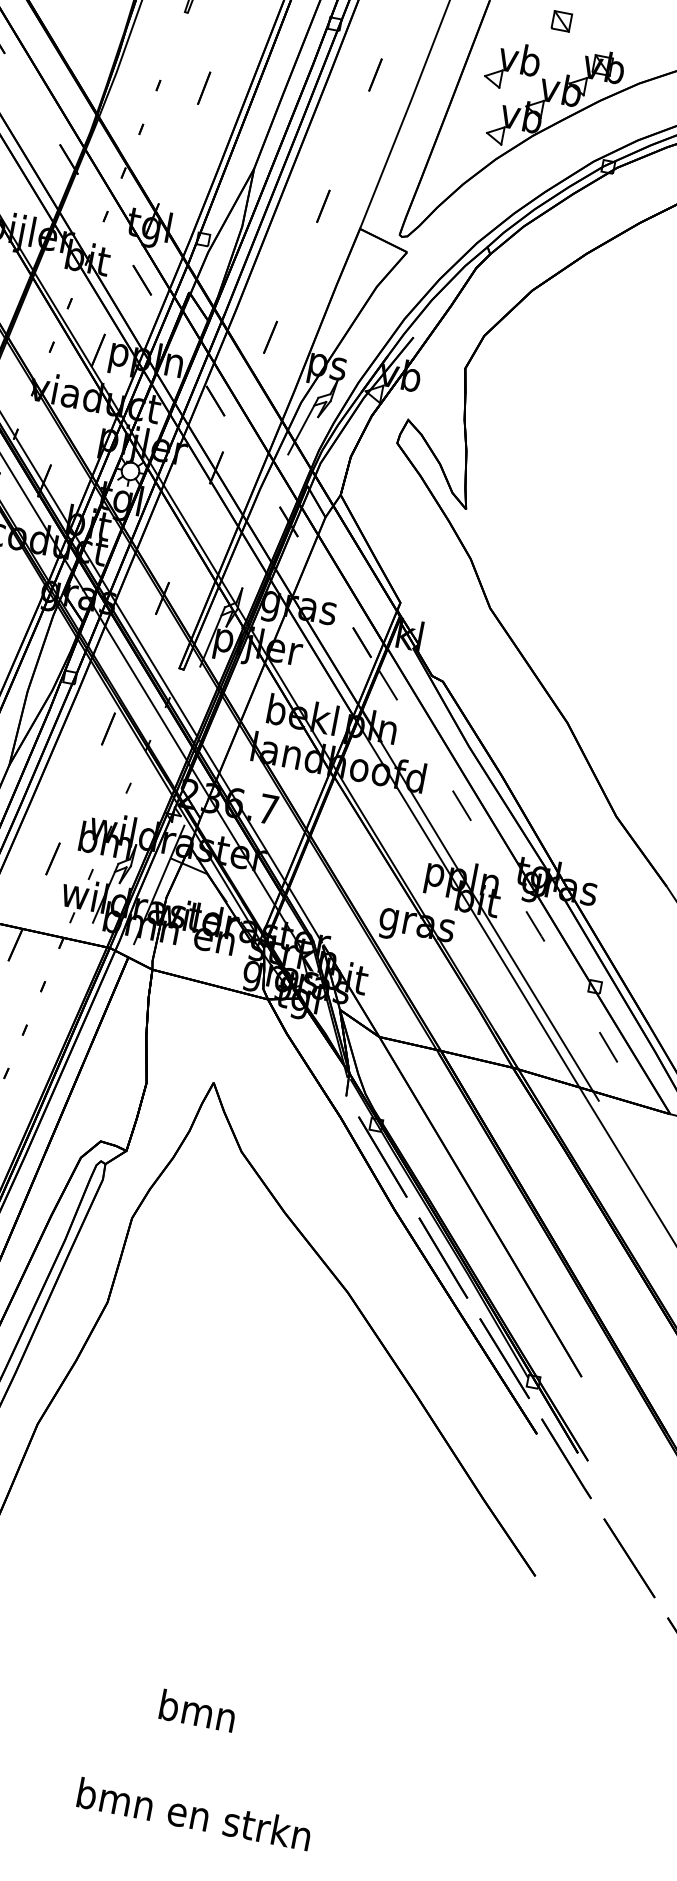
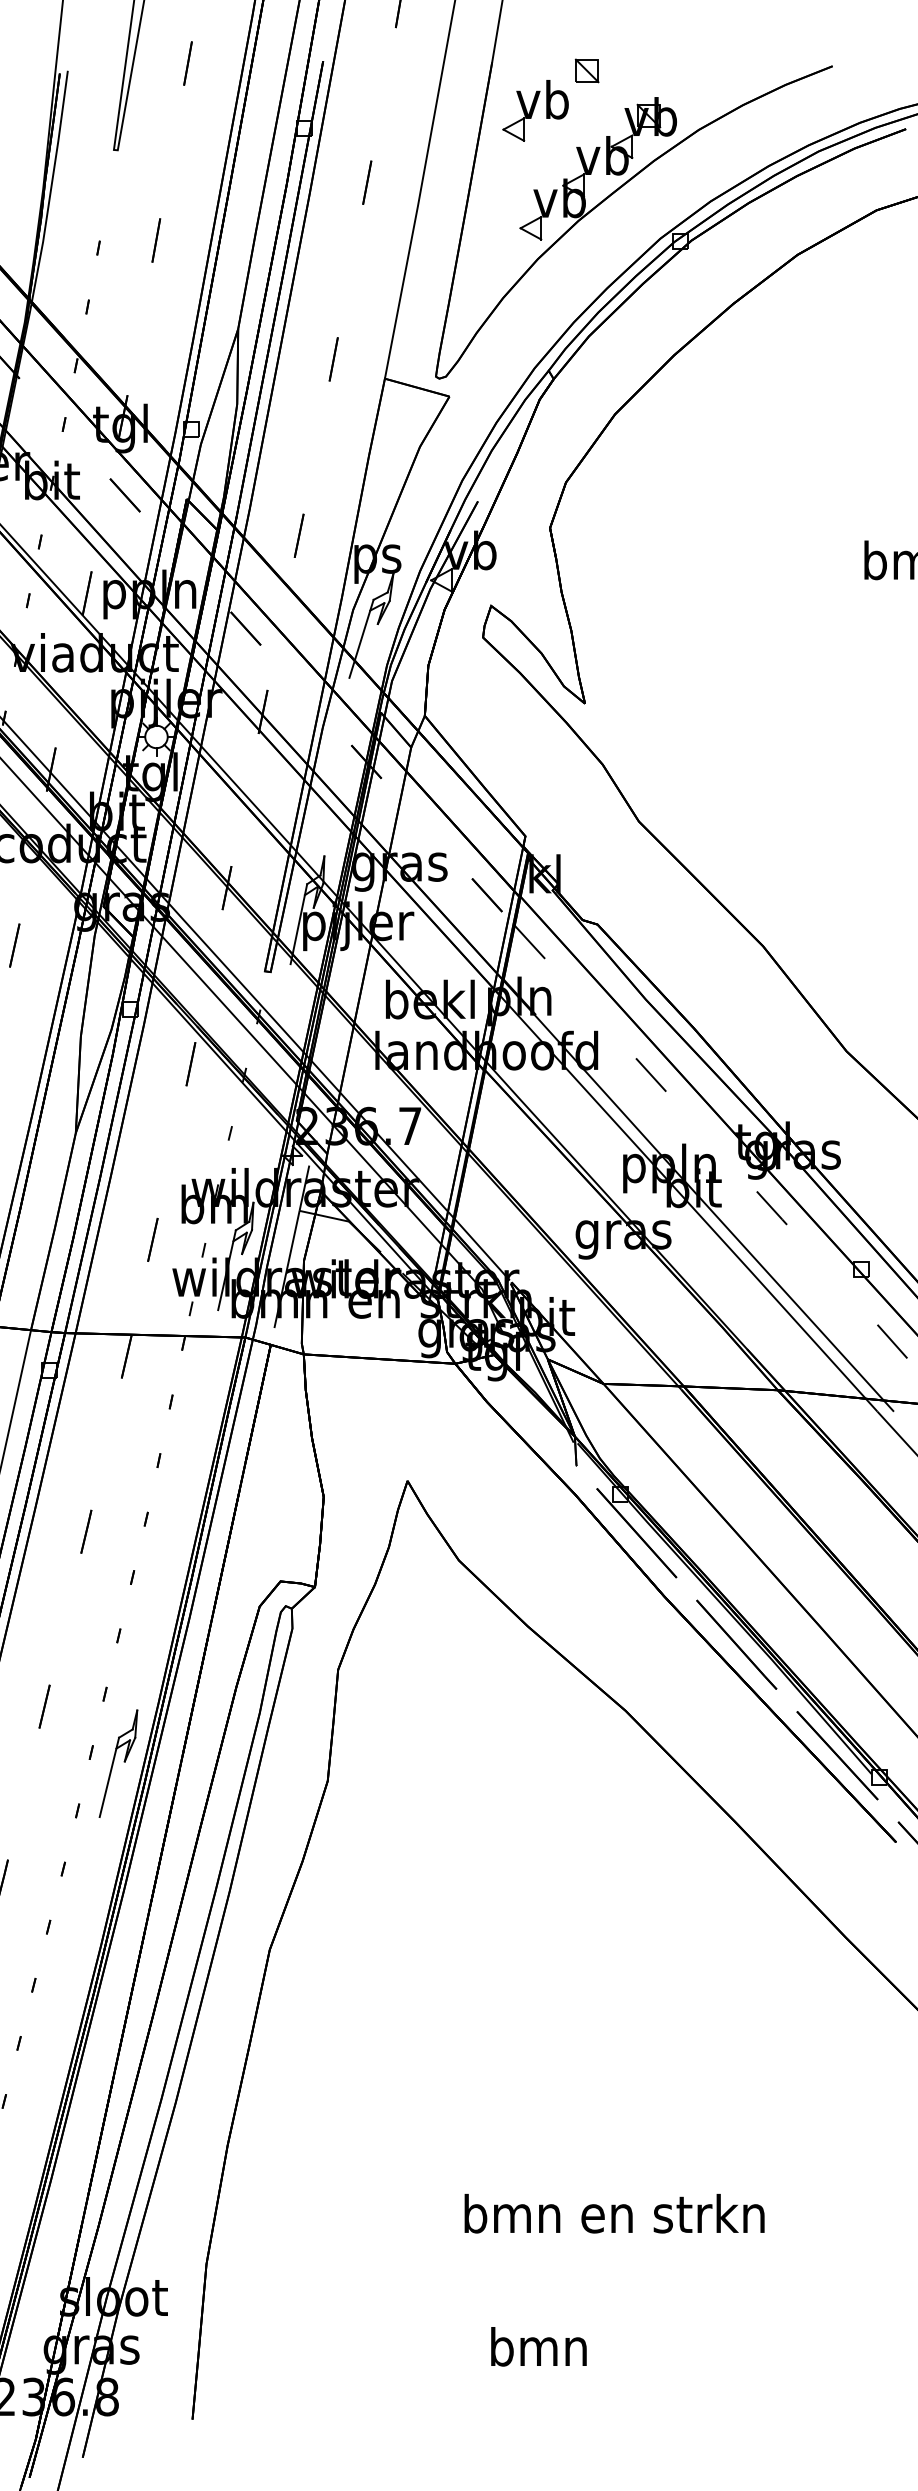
part: (512, 66) -> (535, 110), moved
text: (197, 1710) -> (538, 2346), moved
text: (194, 1814) -> (614, 2213), moved

